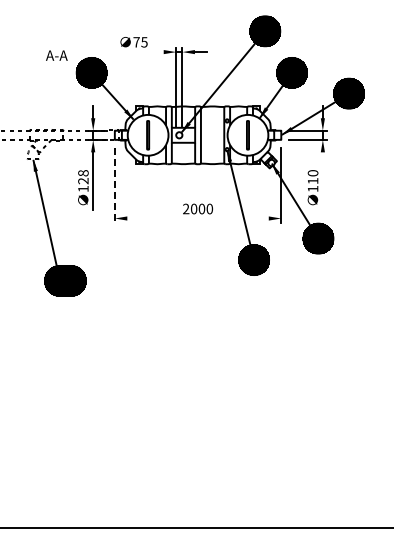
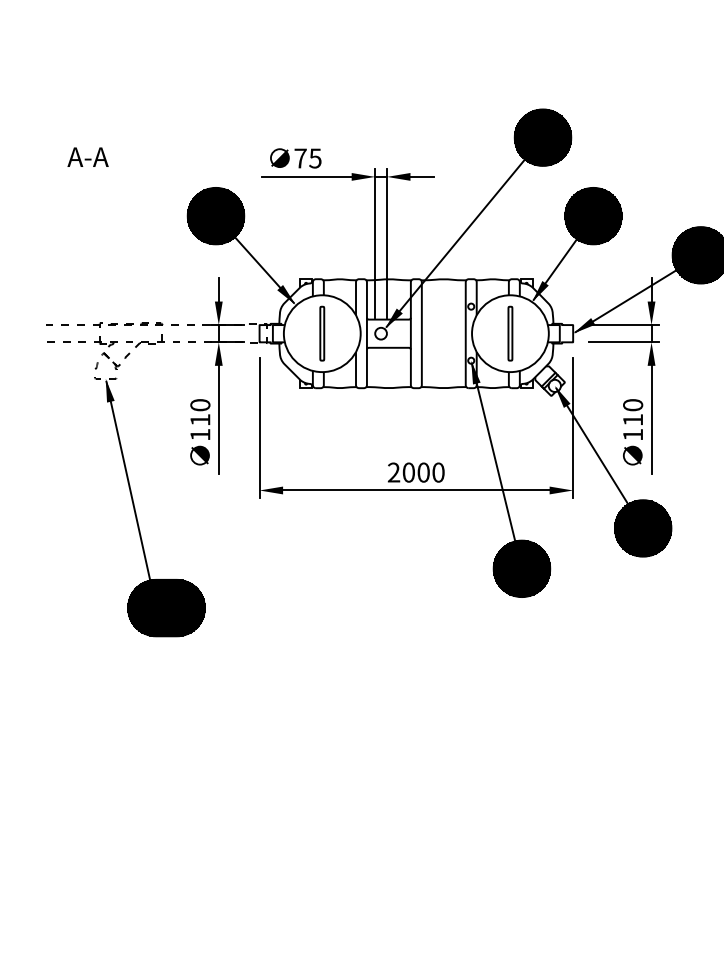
line: (139, 52) -> (306, 177), added
text: (56, 55) -> (87, 156), moved
text: (83, 177) -> (200, 413), 128 -> 110
line: (322, 180) -> (650, 418), added
line: (114, 185) -> (258, 428), dashed -> solid
line: (197, 218) -> (415, 490), added

